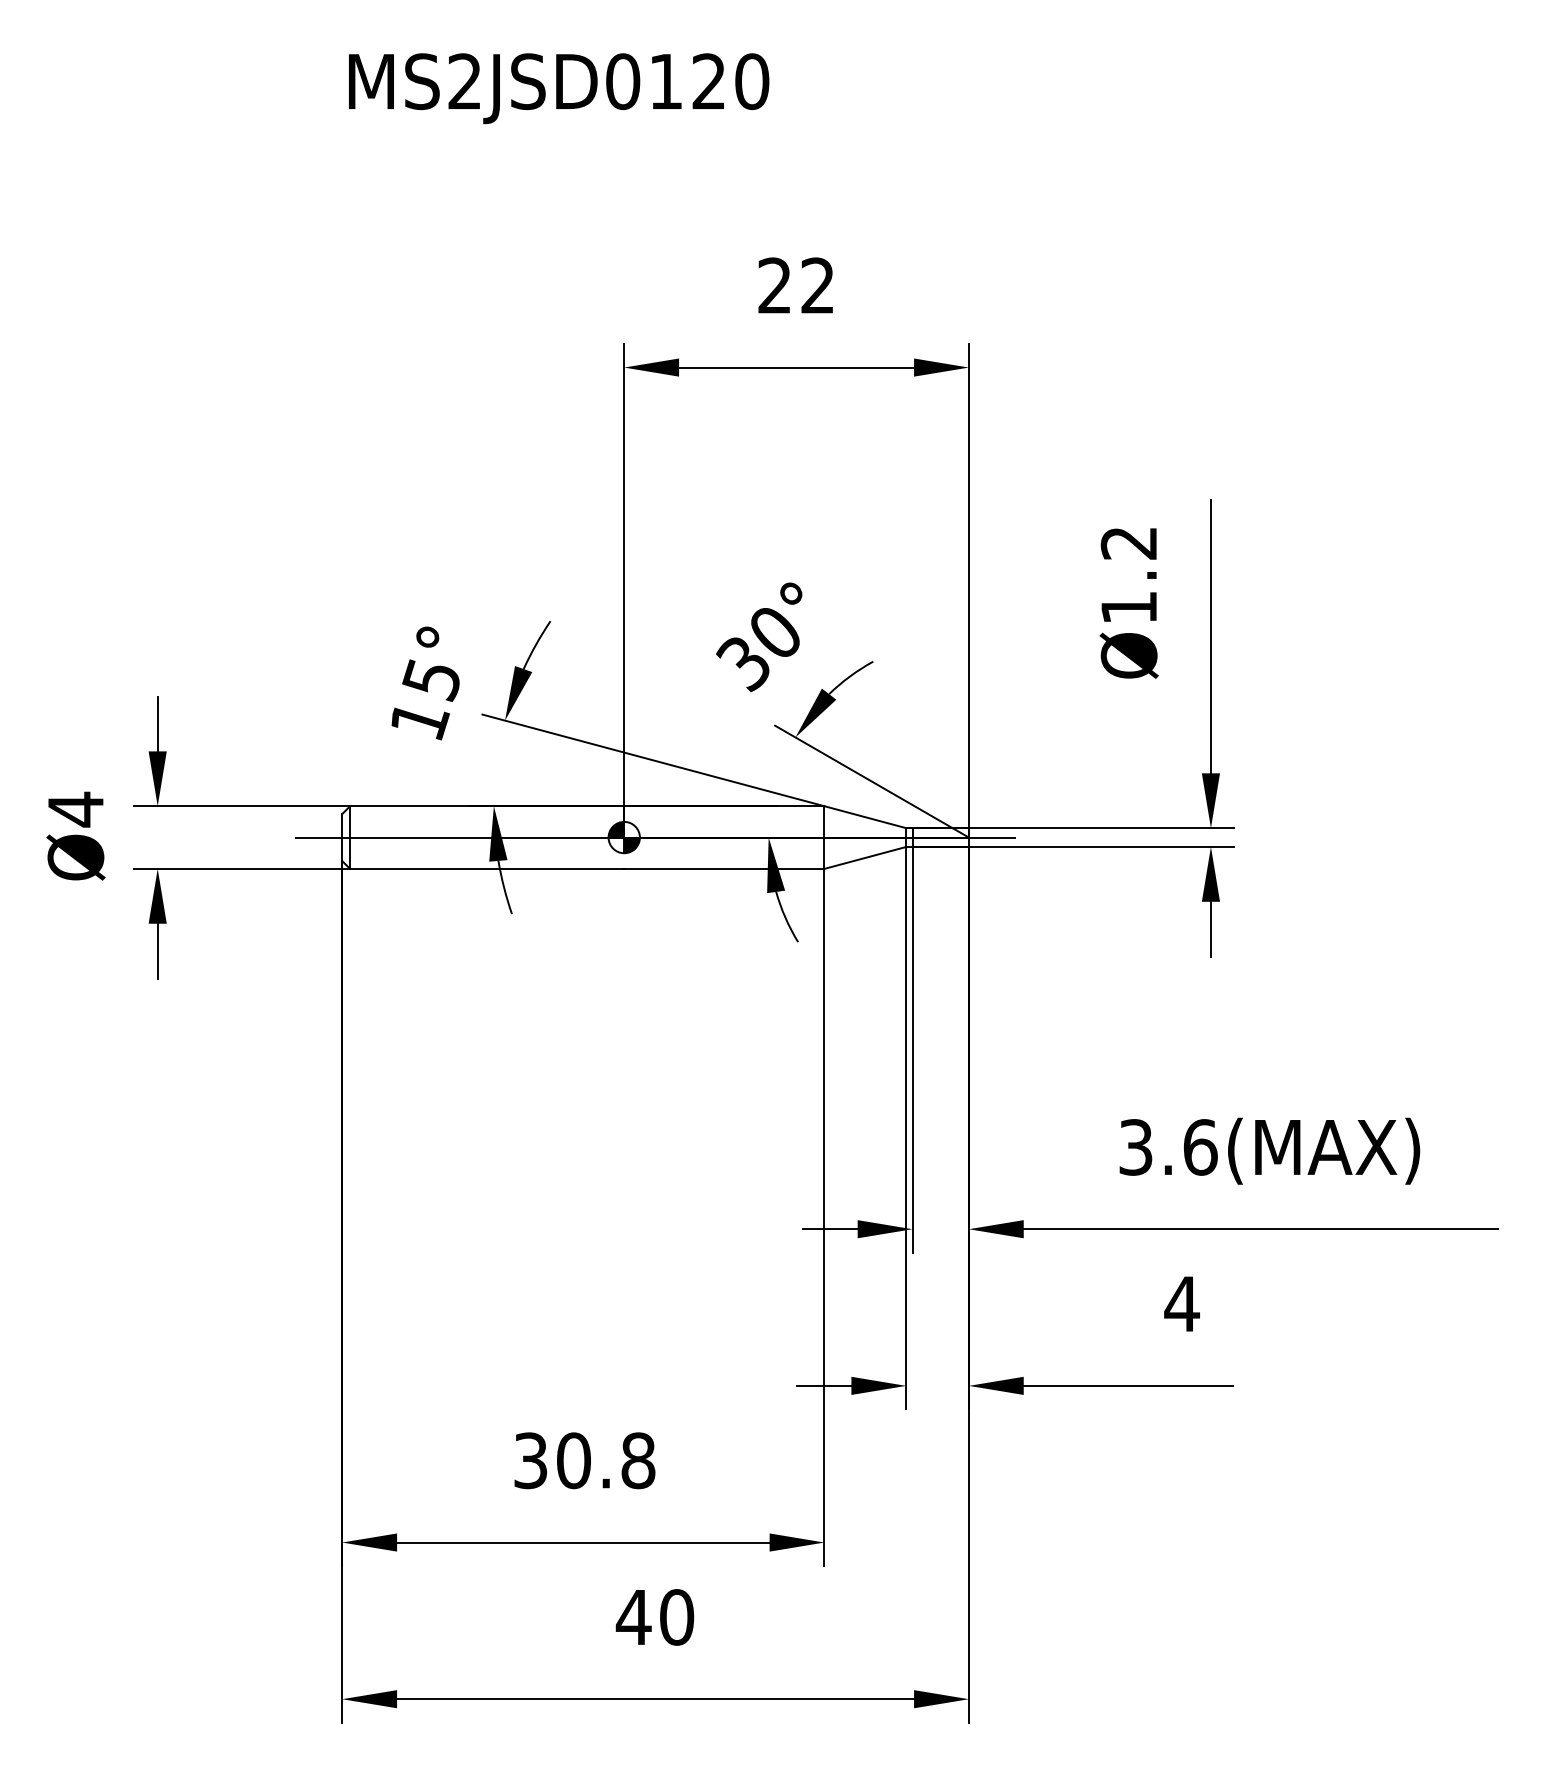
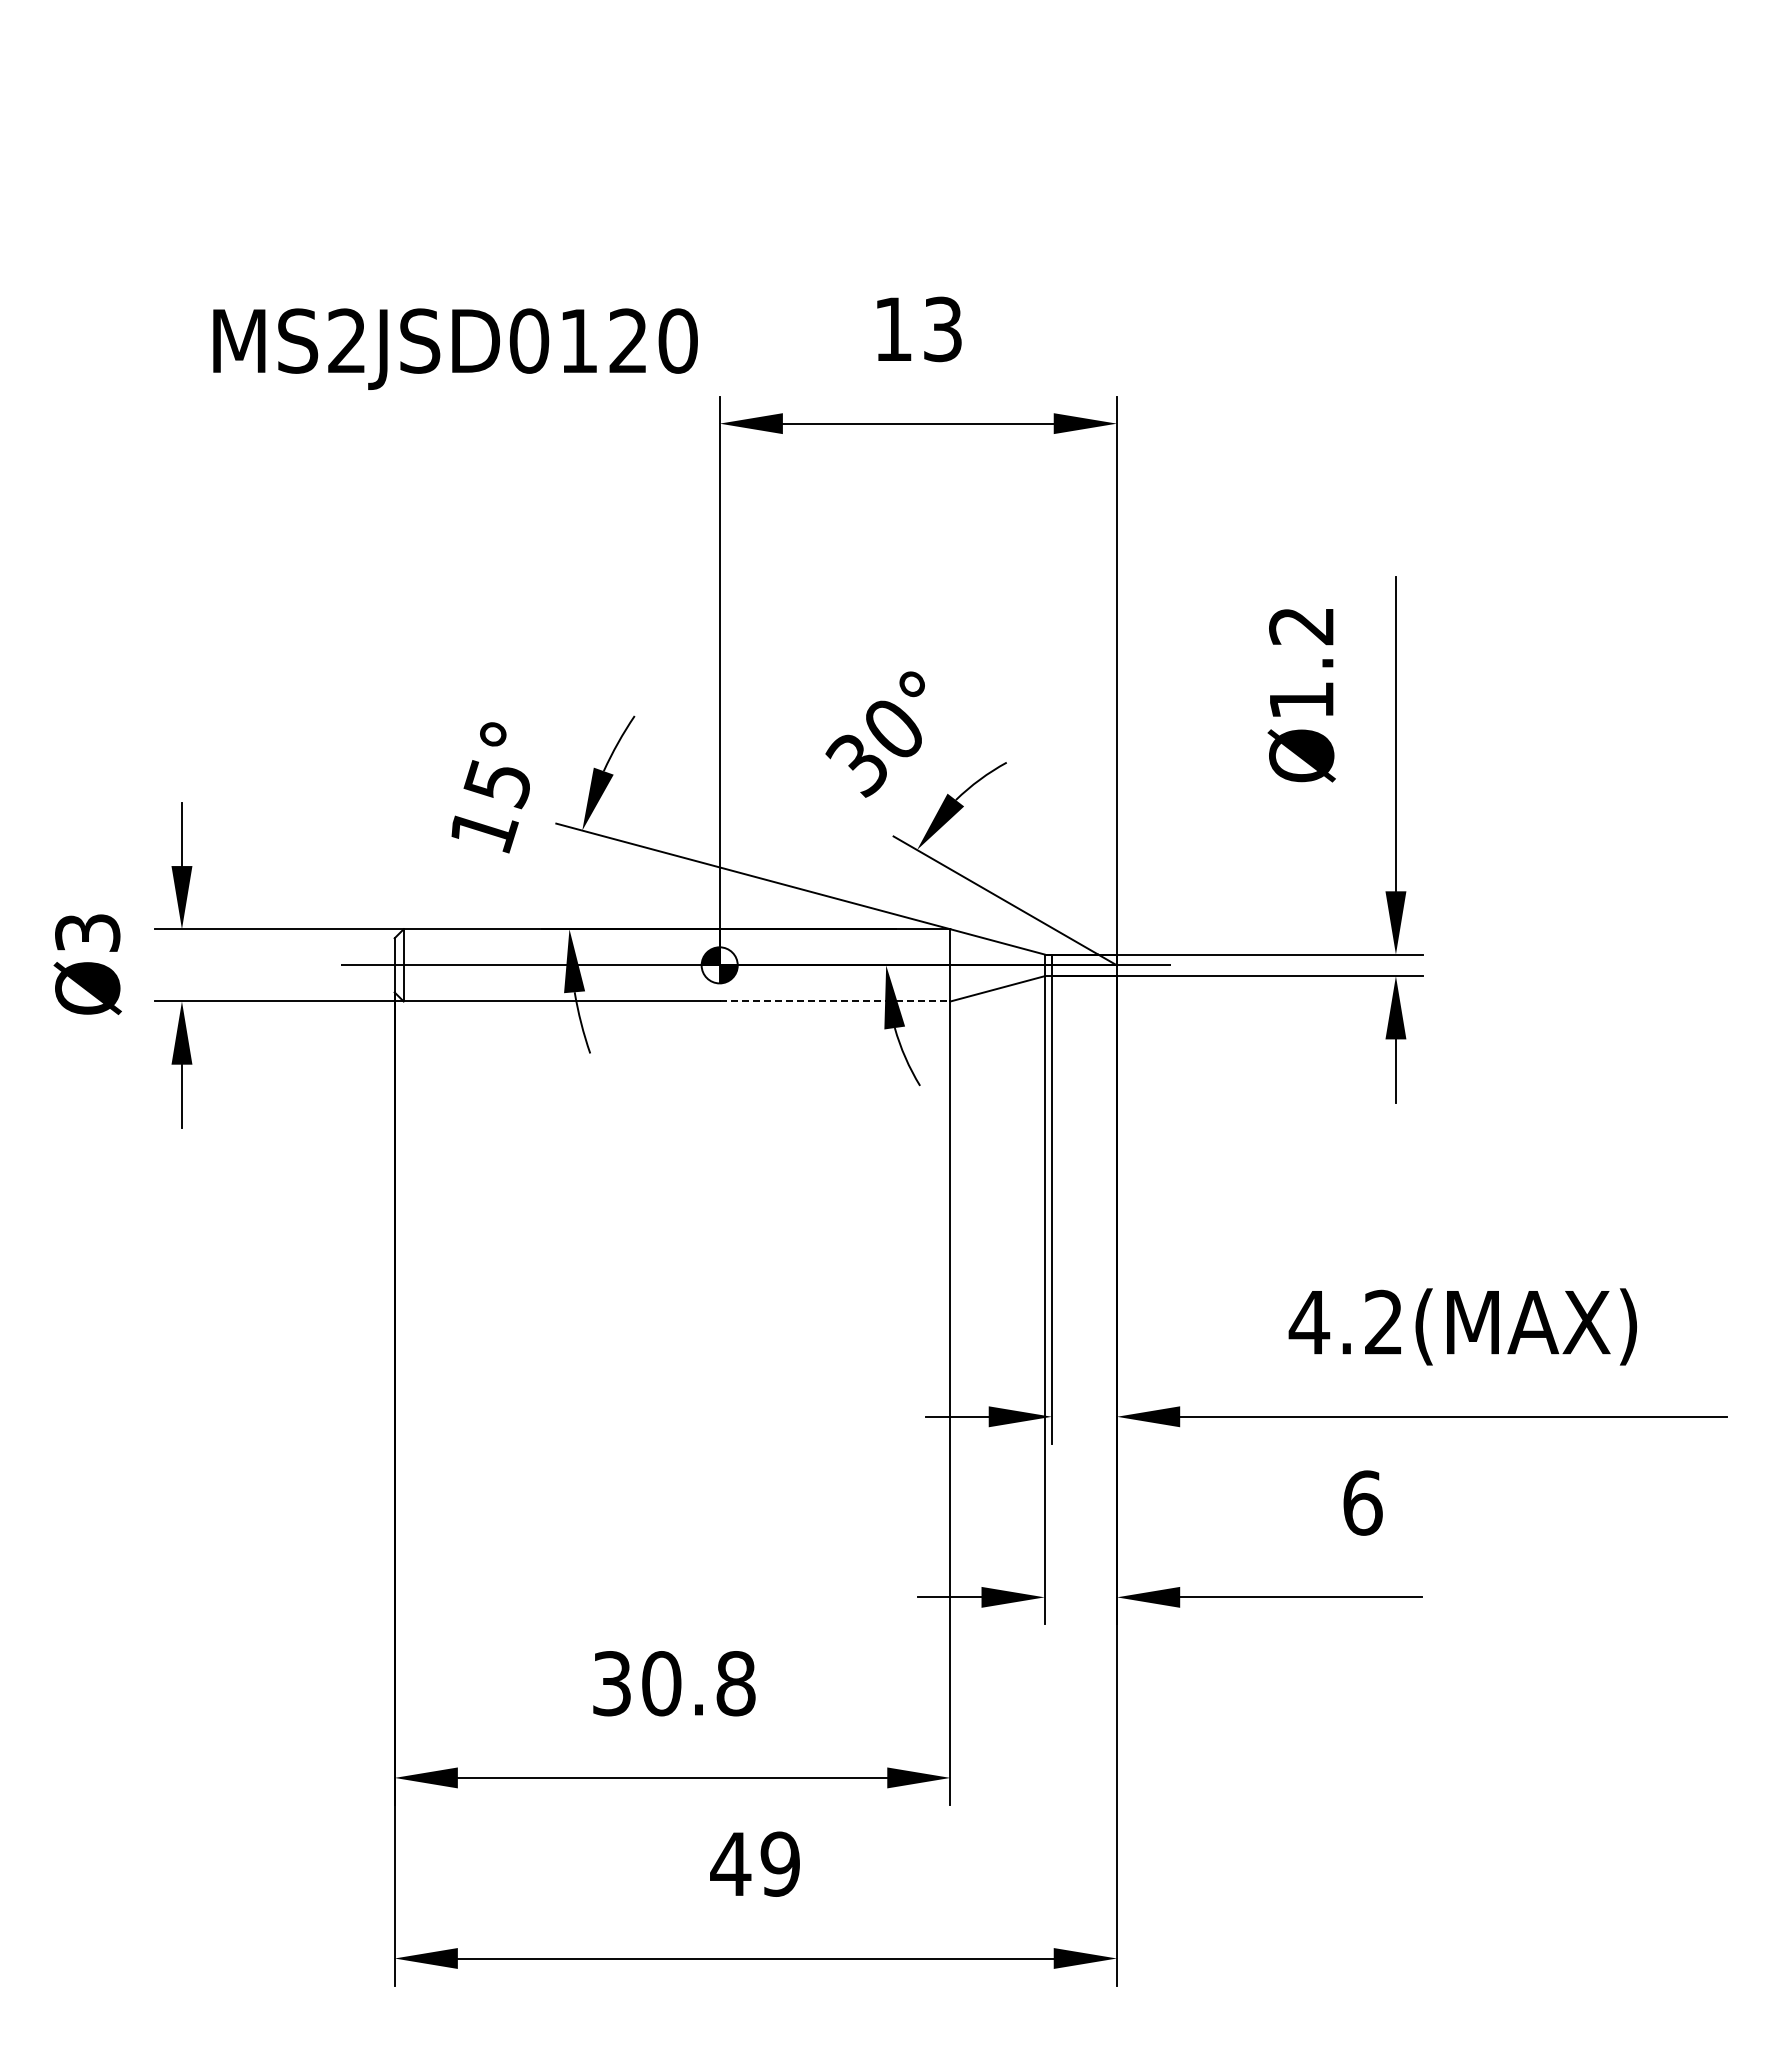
text: (559, 88) -> (455, 348), moved
text: (795, 285) -> (917, 329), 22 -> 13
text: (75, 809) -> (87, 932), Ø4 -> Ø3
line: (724, 868) -> (835, 1001), solid -> dashed
text: (1167, 1147) -> (1345, 1322), 3.6(MAX) -> 4.2(MAX)
text: (1181, 1303) -> (1362, 1502), 4 -> 6
text: (676, 1616) -> (780, 1863), 40 -> 49

